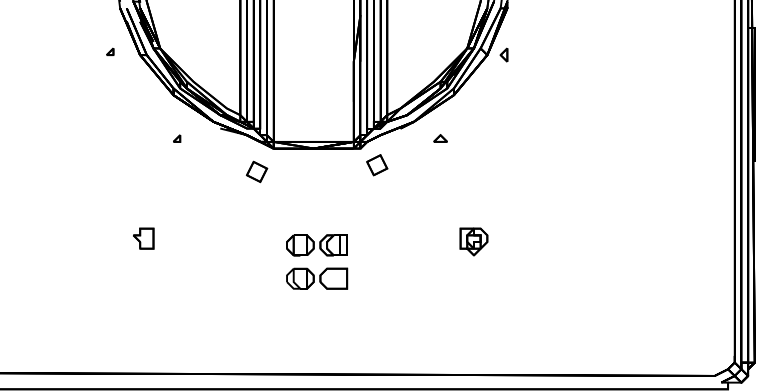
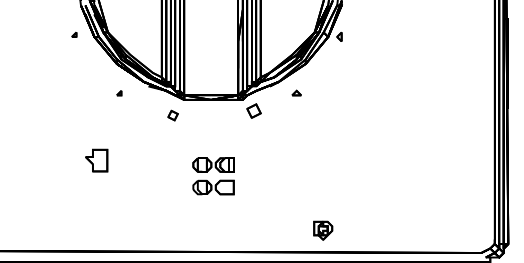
part: (256, 171) -> (172, 115), size x0.7
part: (143, 238) -> (96, 160), size x1.6
part: (474, 241) -> (323, 230), moved

